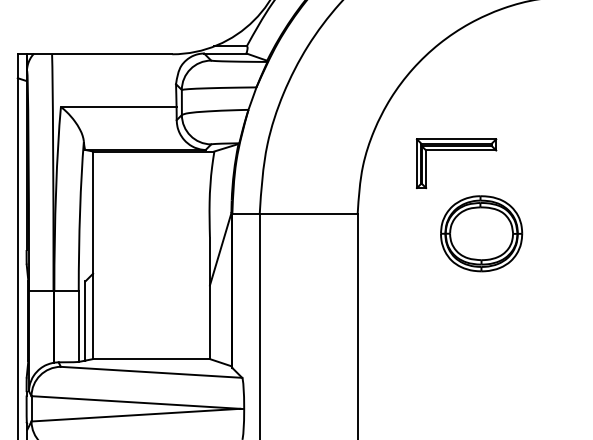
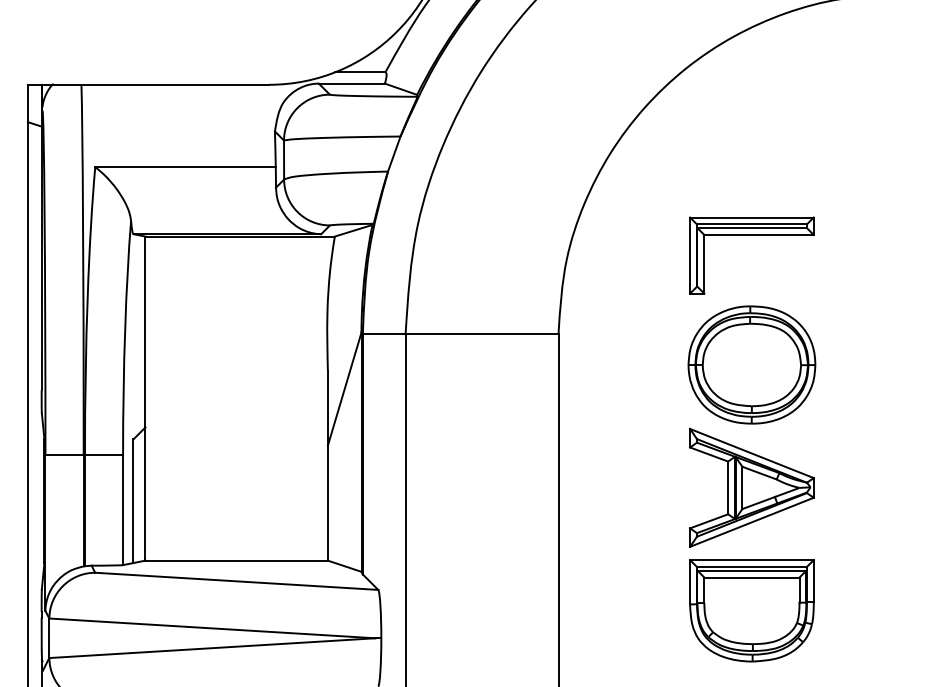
part: (456, 150) -> (751, 235), moved
part: (481, 358) -> (751, 559), added

